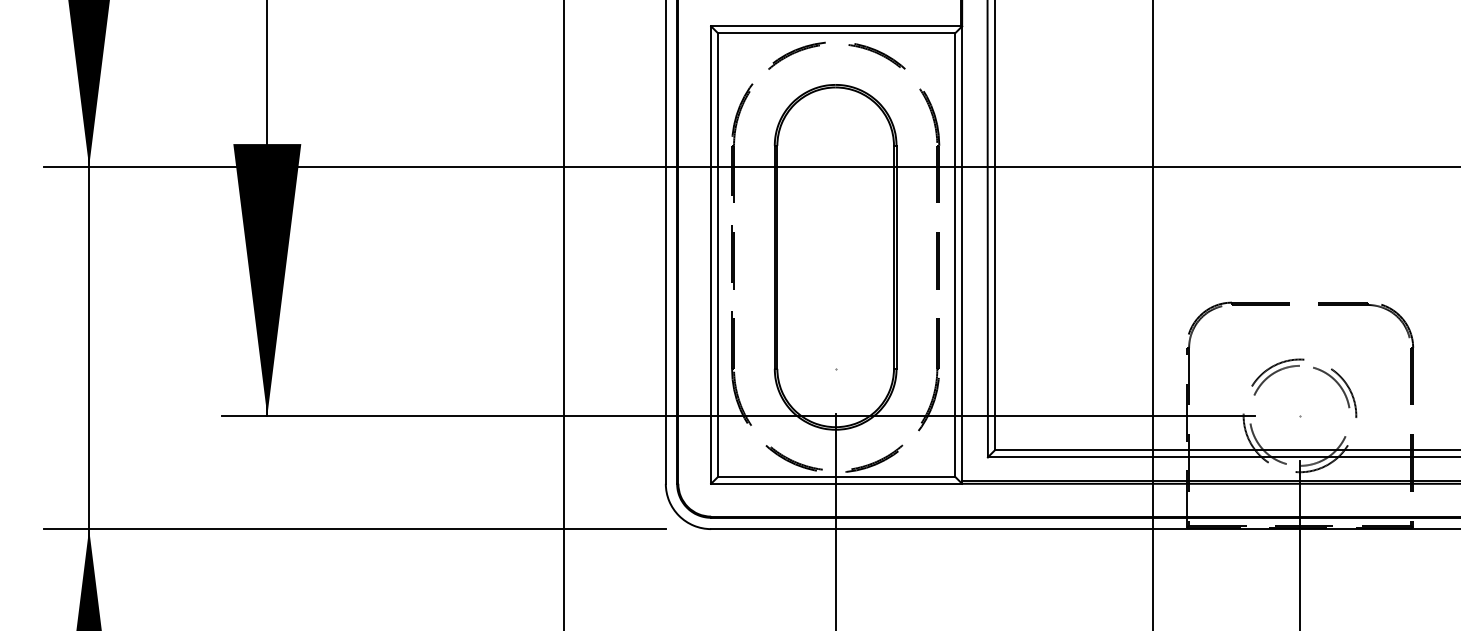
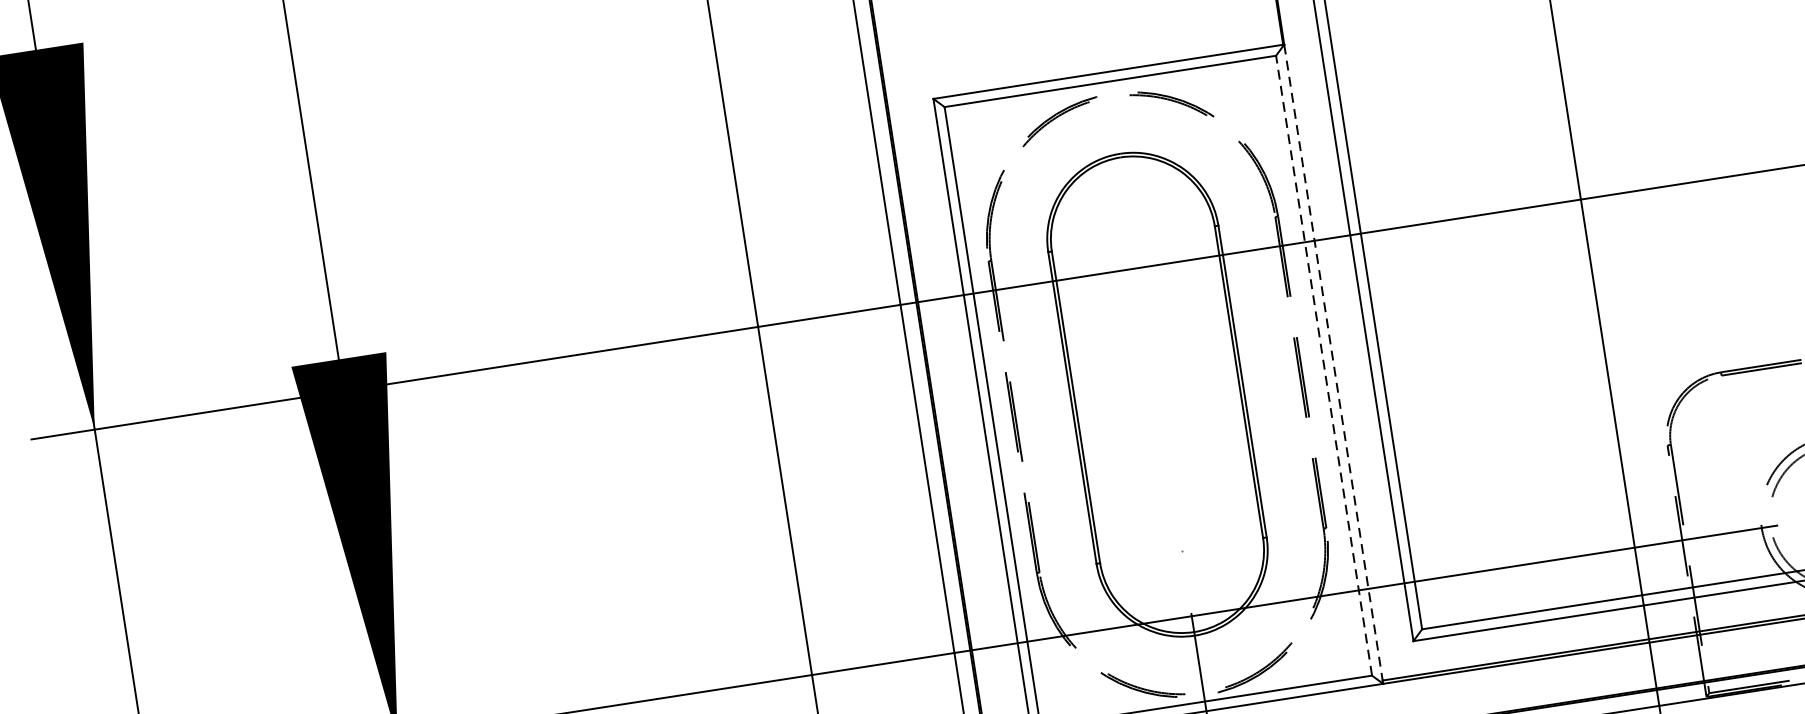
line: (962, 253) -> (1333, 361), solid -> dashed
line: (955, 255) -> (1324, 366), solid -> dashed

